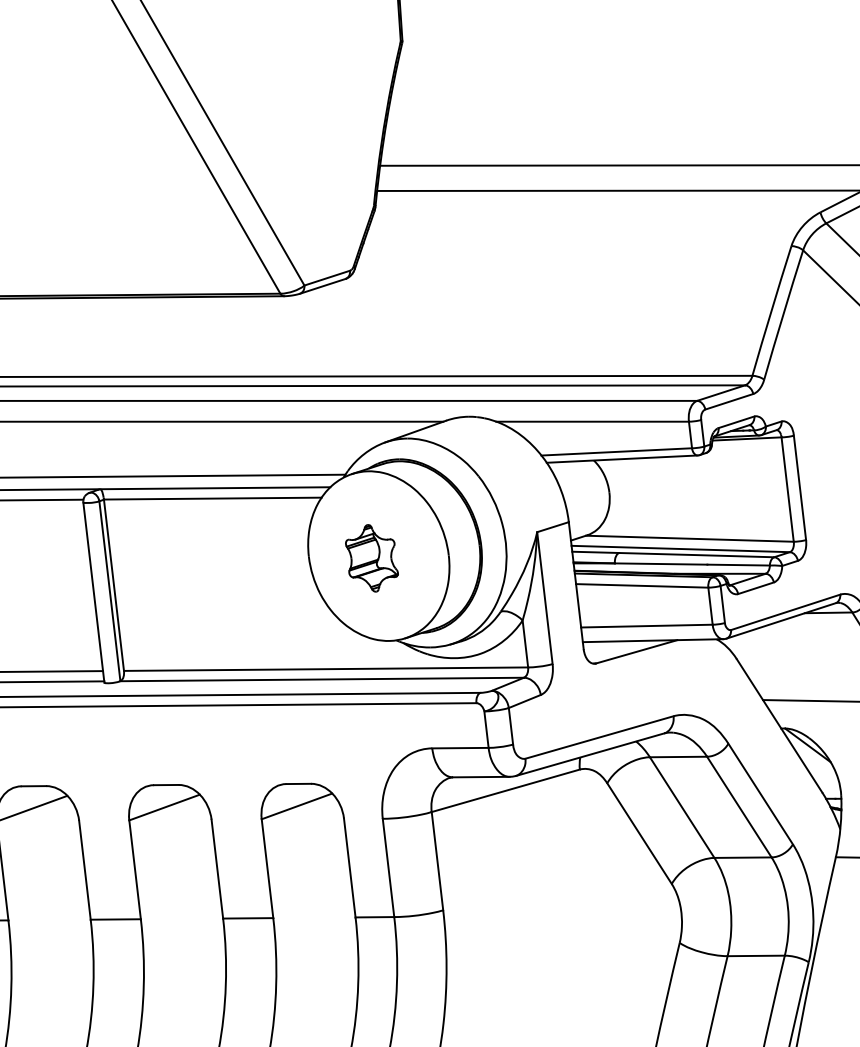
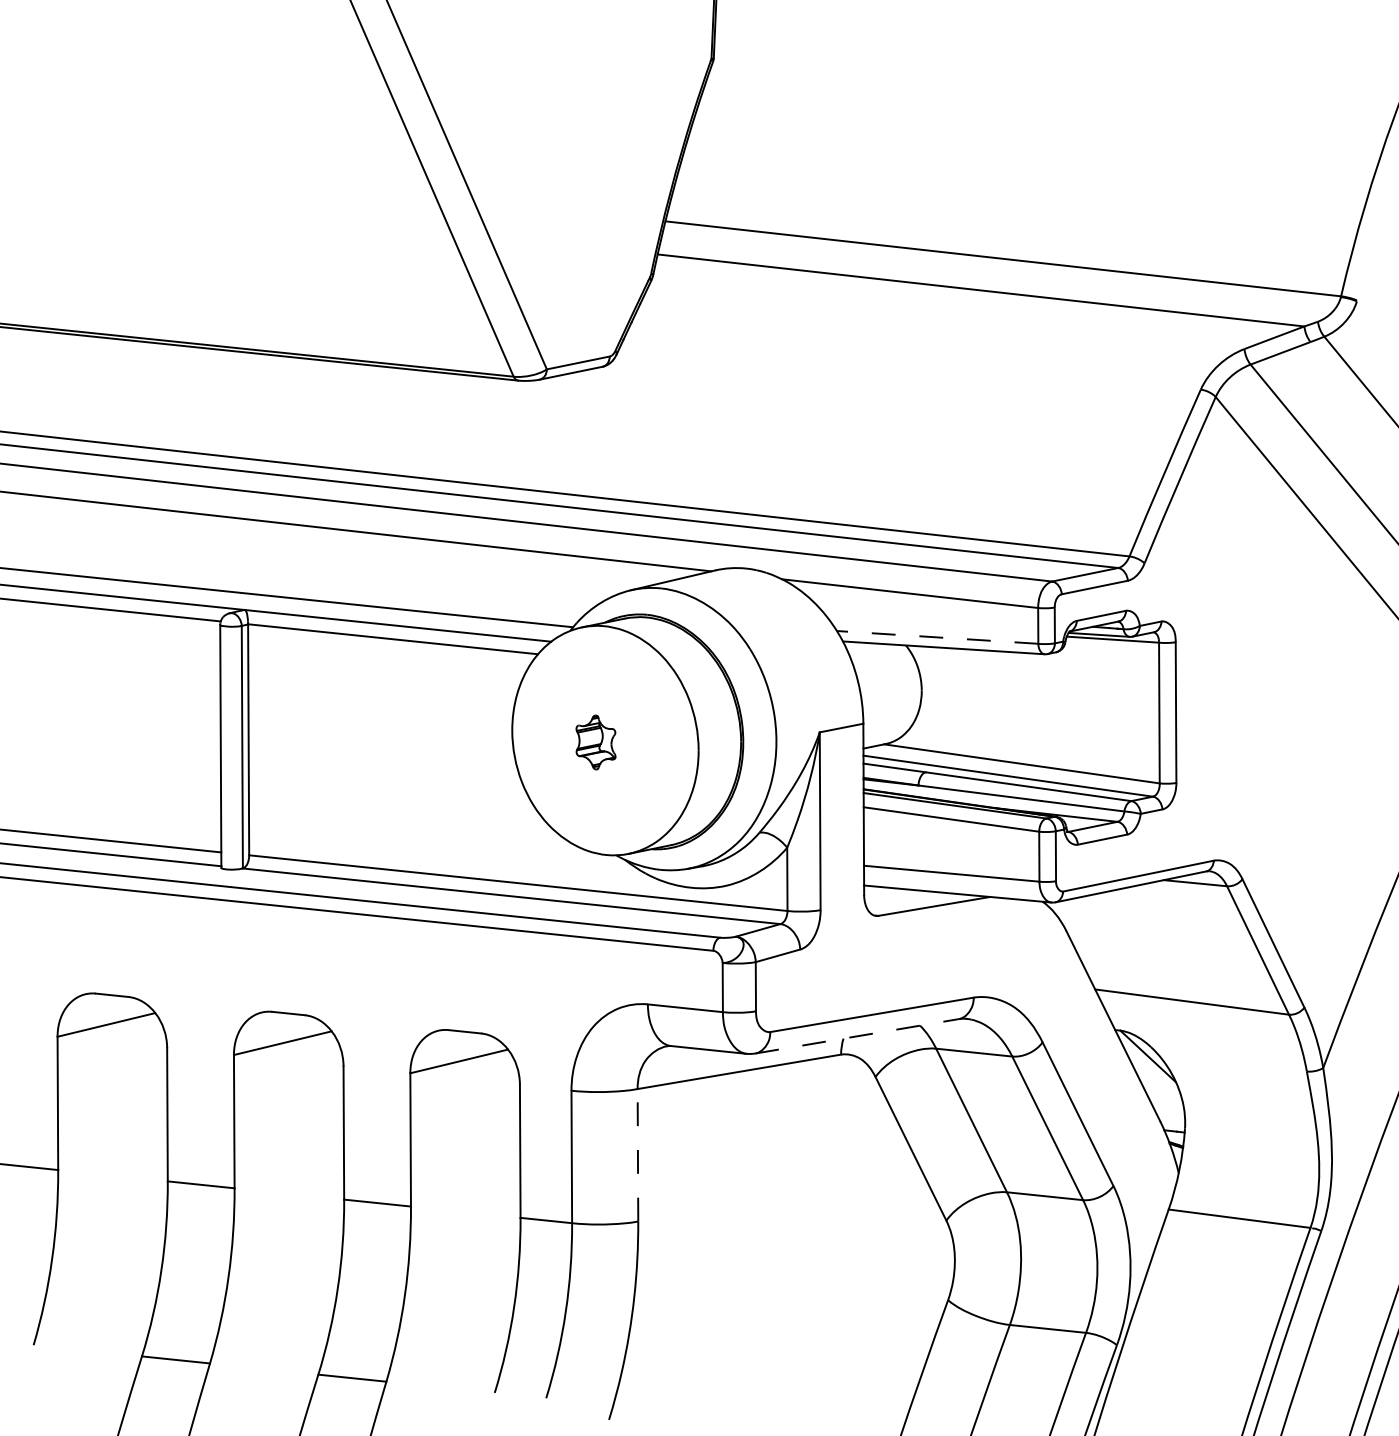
line: (616, 451) -> (937, 637), solid -> dashed
part: (371, 558) -> (595, 742), size x0.6
line: (590, 754) -> (857, 1036), solid -> dashed
line: (437, 860) -> (637, 1154), solid -> dashed

